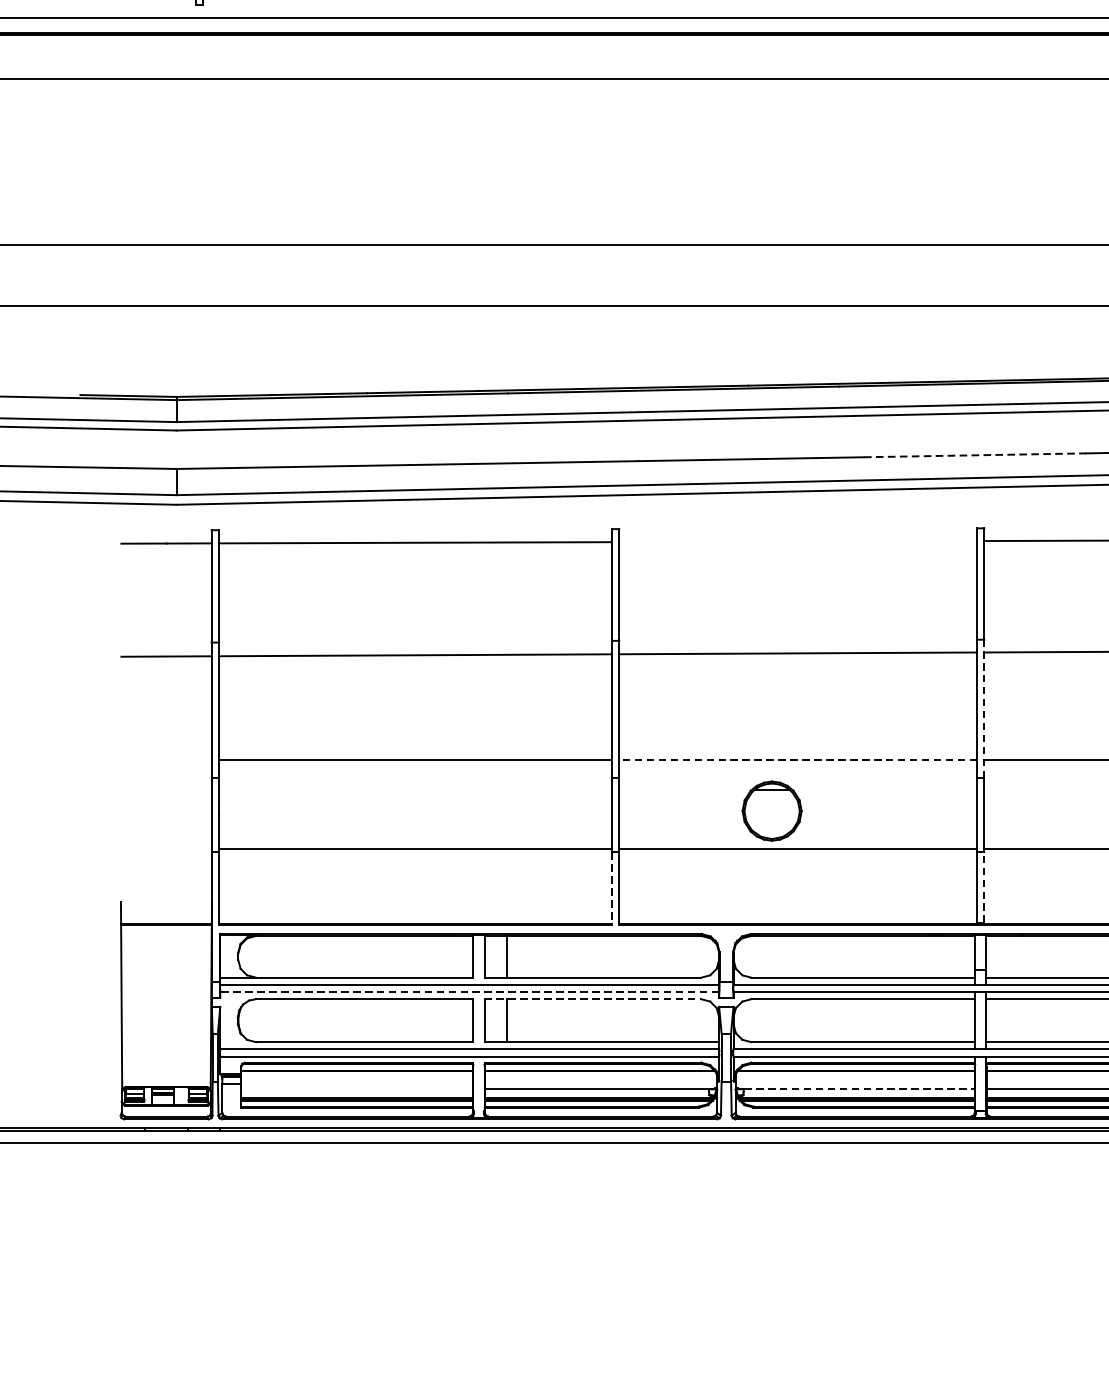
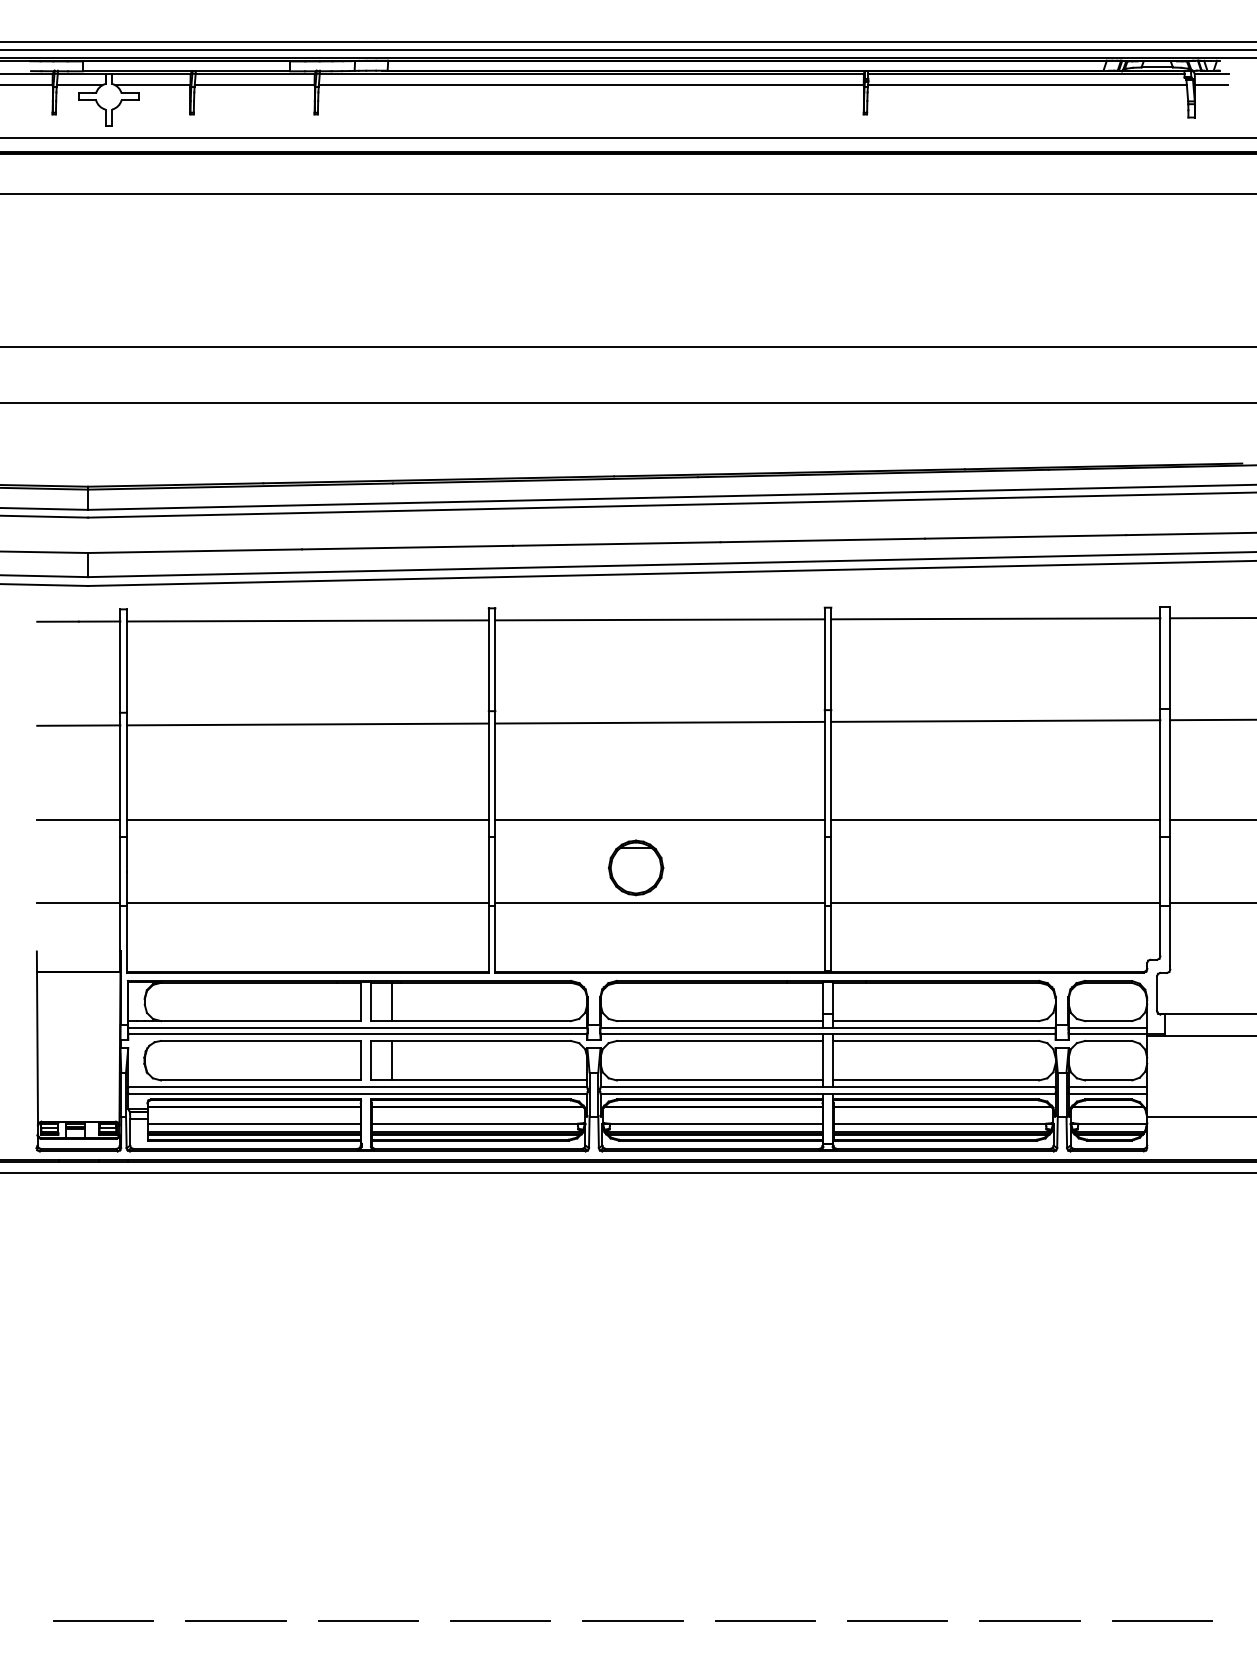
line: (975, 455) -> (823, 540), dashed -> solid
line: (797, 541) -> (659, 619), added
line: (984, 708) -> (831, 773), dashed -> solid
line: (166, 759) -> (78, 820), added
line: (798, 759) -> (660, 820), dashed -> solid
line: (166, 848) -> (78, 902), added
line: (984, 886) -> (831, 937), dashed -> solid
line: (611, 888) -> (488, 939), dashed -> solid
line: (469, 992) -> (357, 1034), dashed -> solid
line: (593, 998) -> (471, 1040), dashed -> solid
line: (356, 1088) -> (253, 1123), added
line: (859, 1088) -> (716, 1123), dashed -> solid

